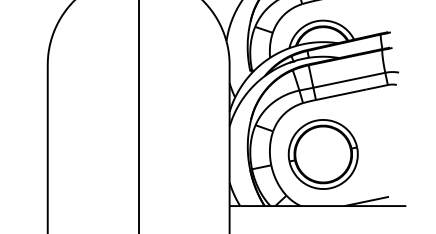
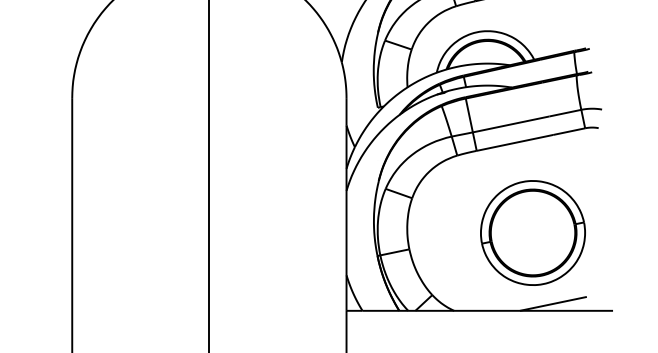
part: (322, 154) -> (531, 233), moved

